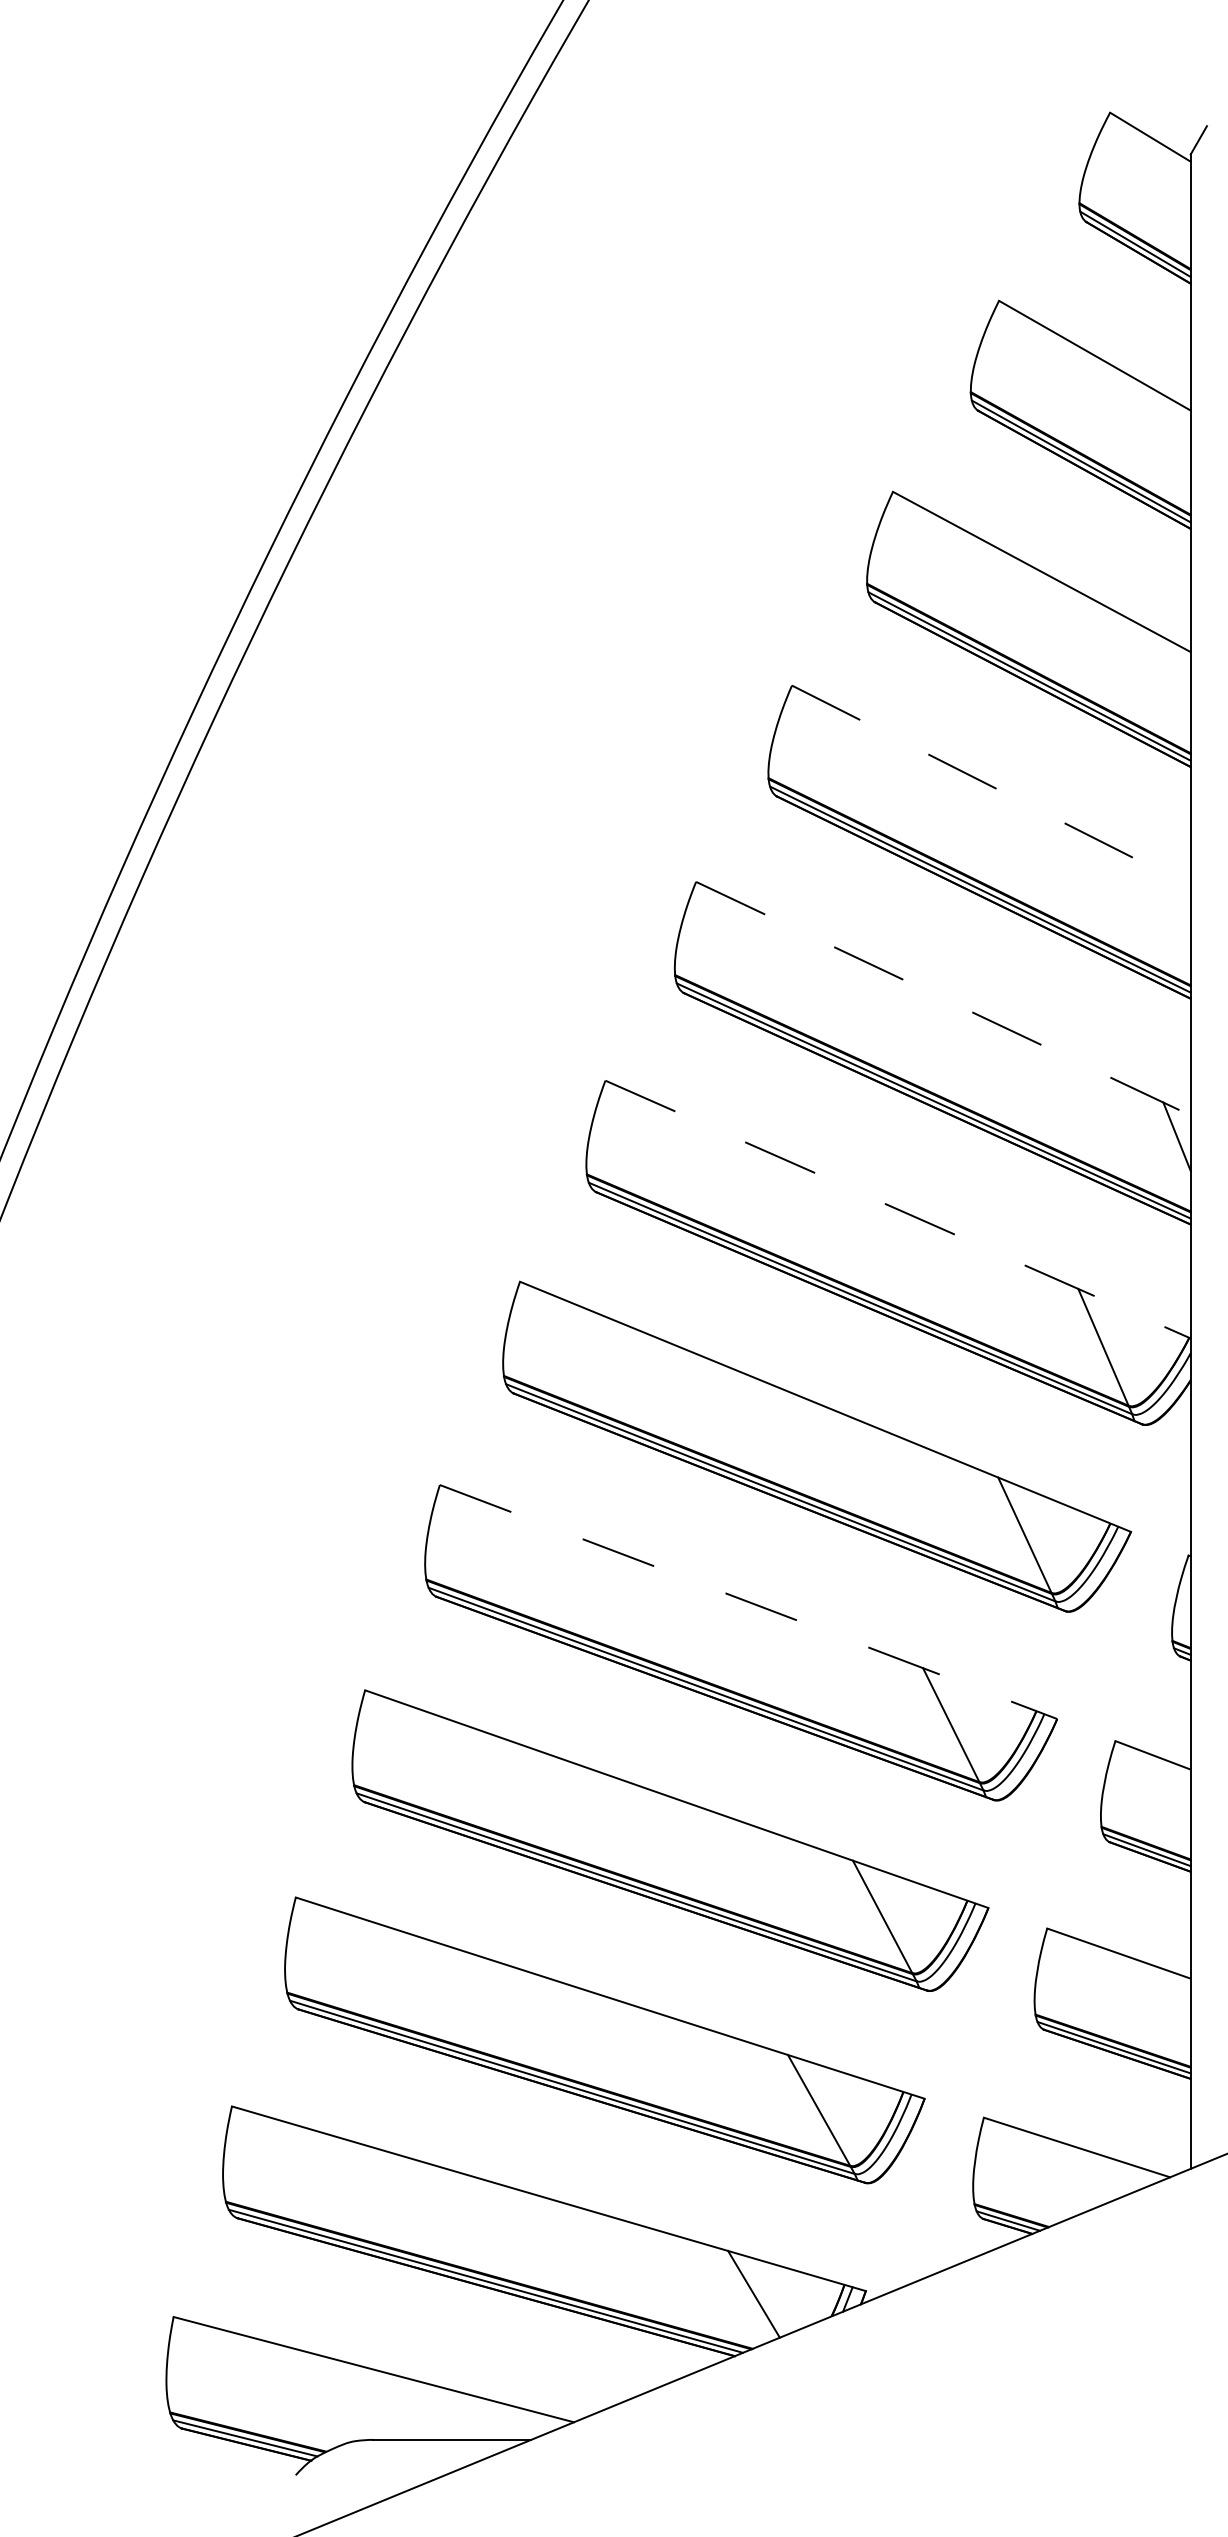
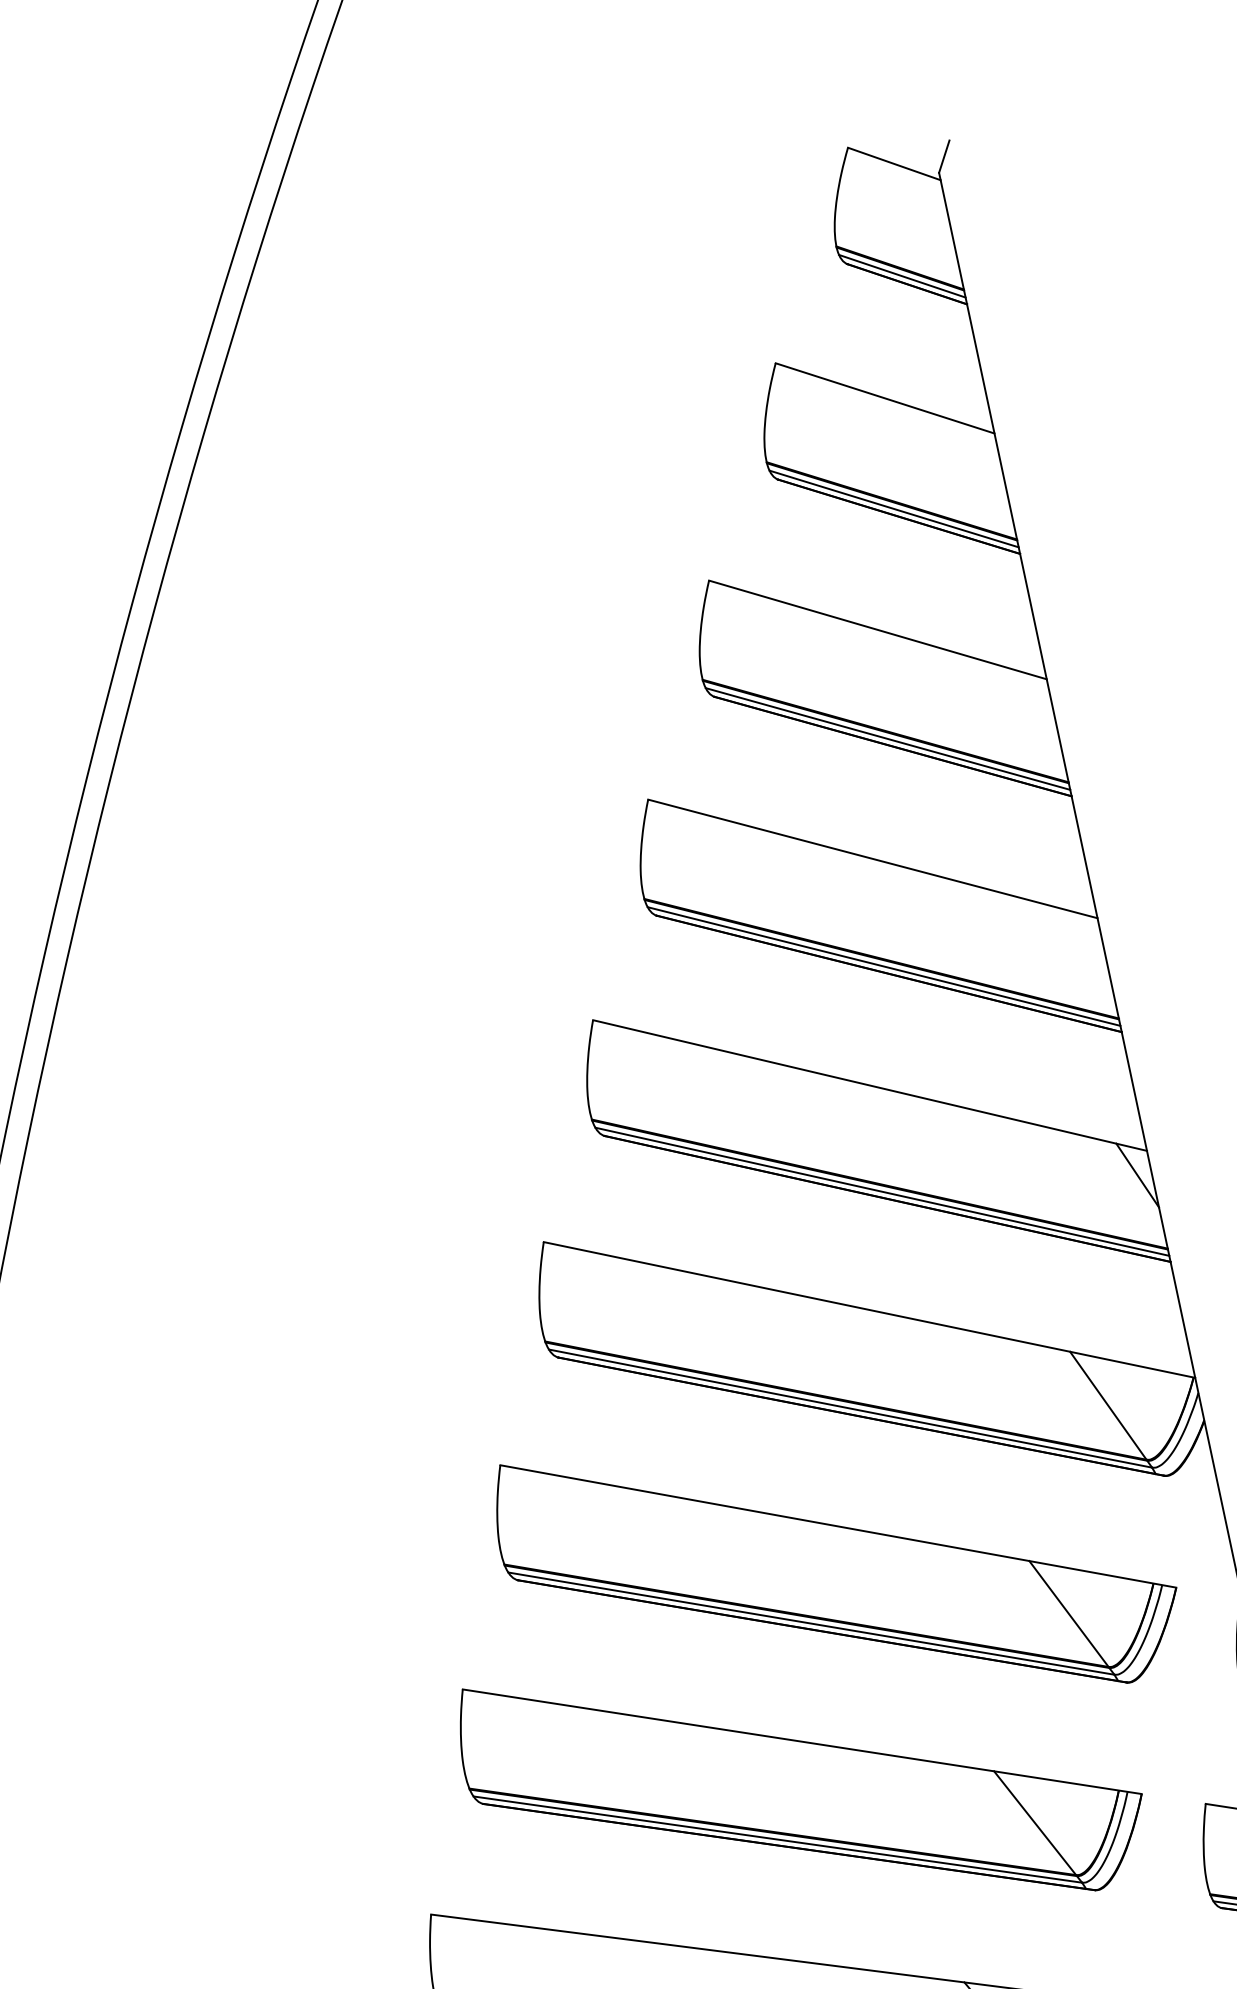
line: (991, 786) -> (873, 859), dashed -> solid
line: (943, 998) -> (870, 1085), dashed -> solid
line: (898, 1209) -> (869, 1309), dashed -> solid
line: (749, 1602) -> (803, 1742), dashed -> solid

